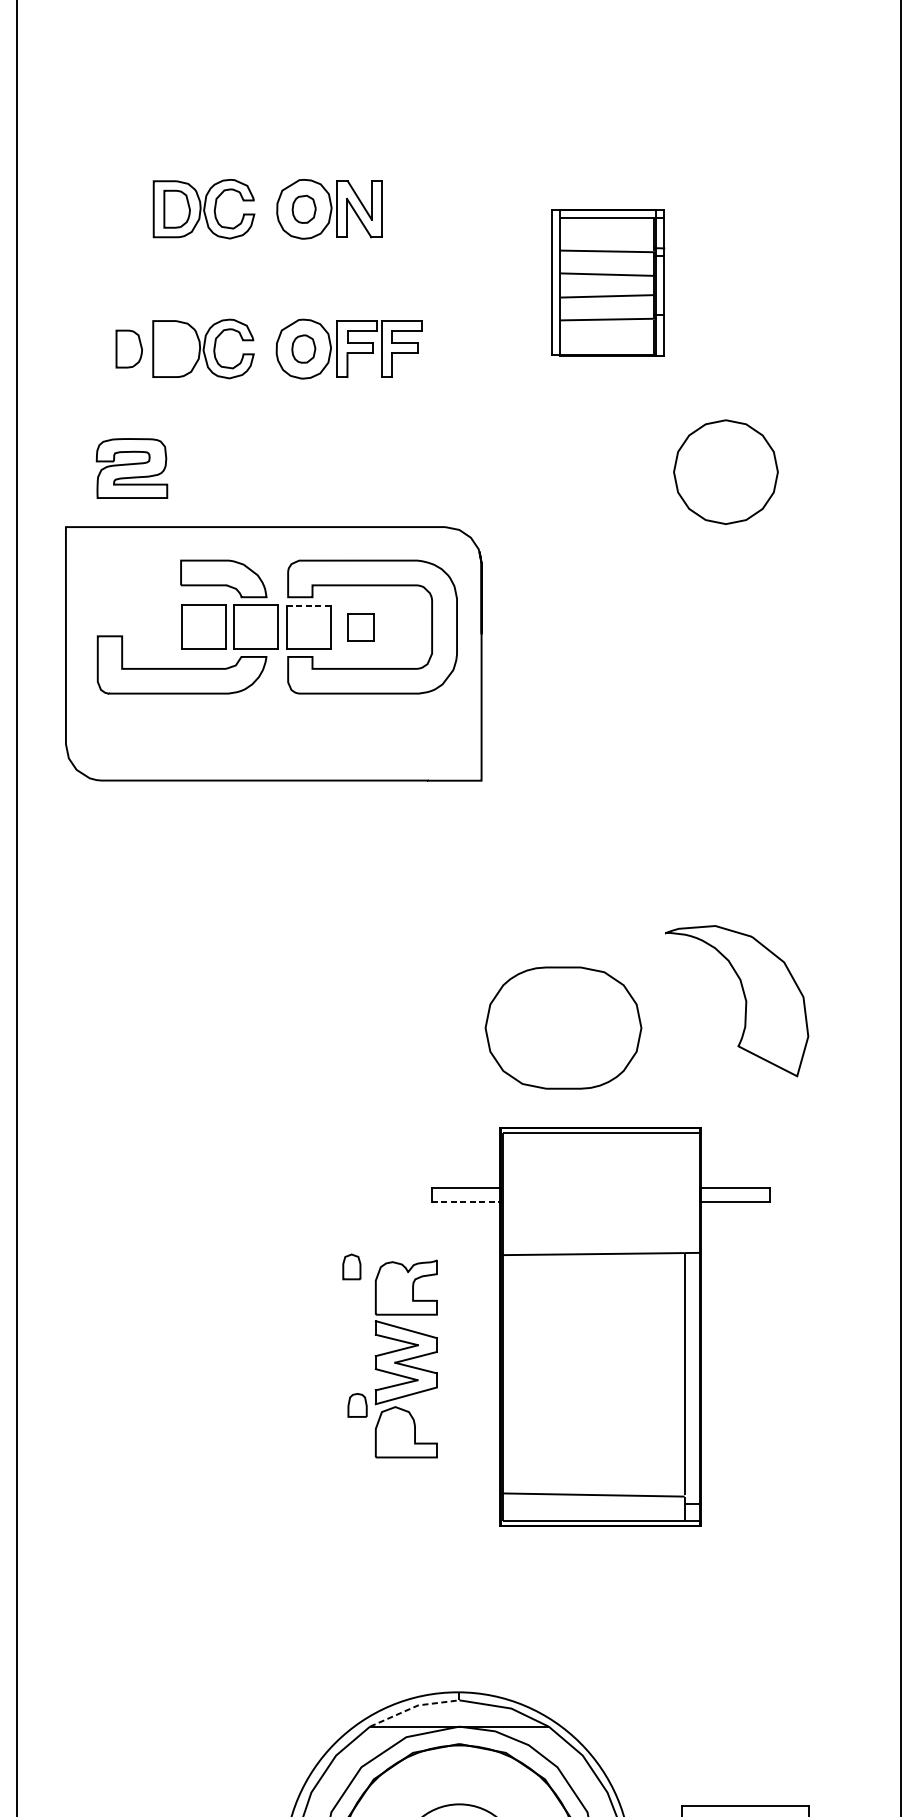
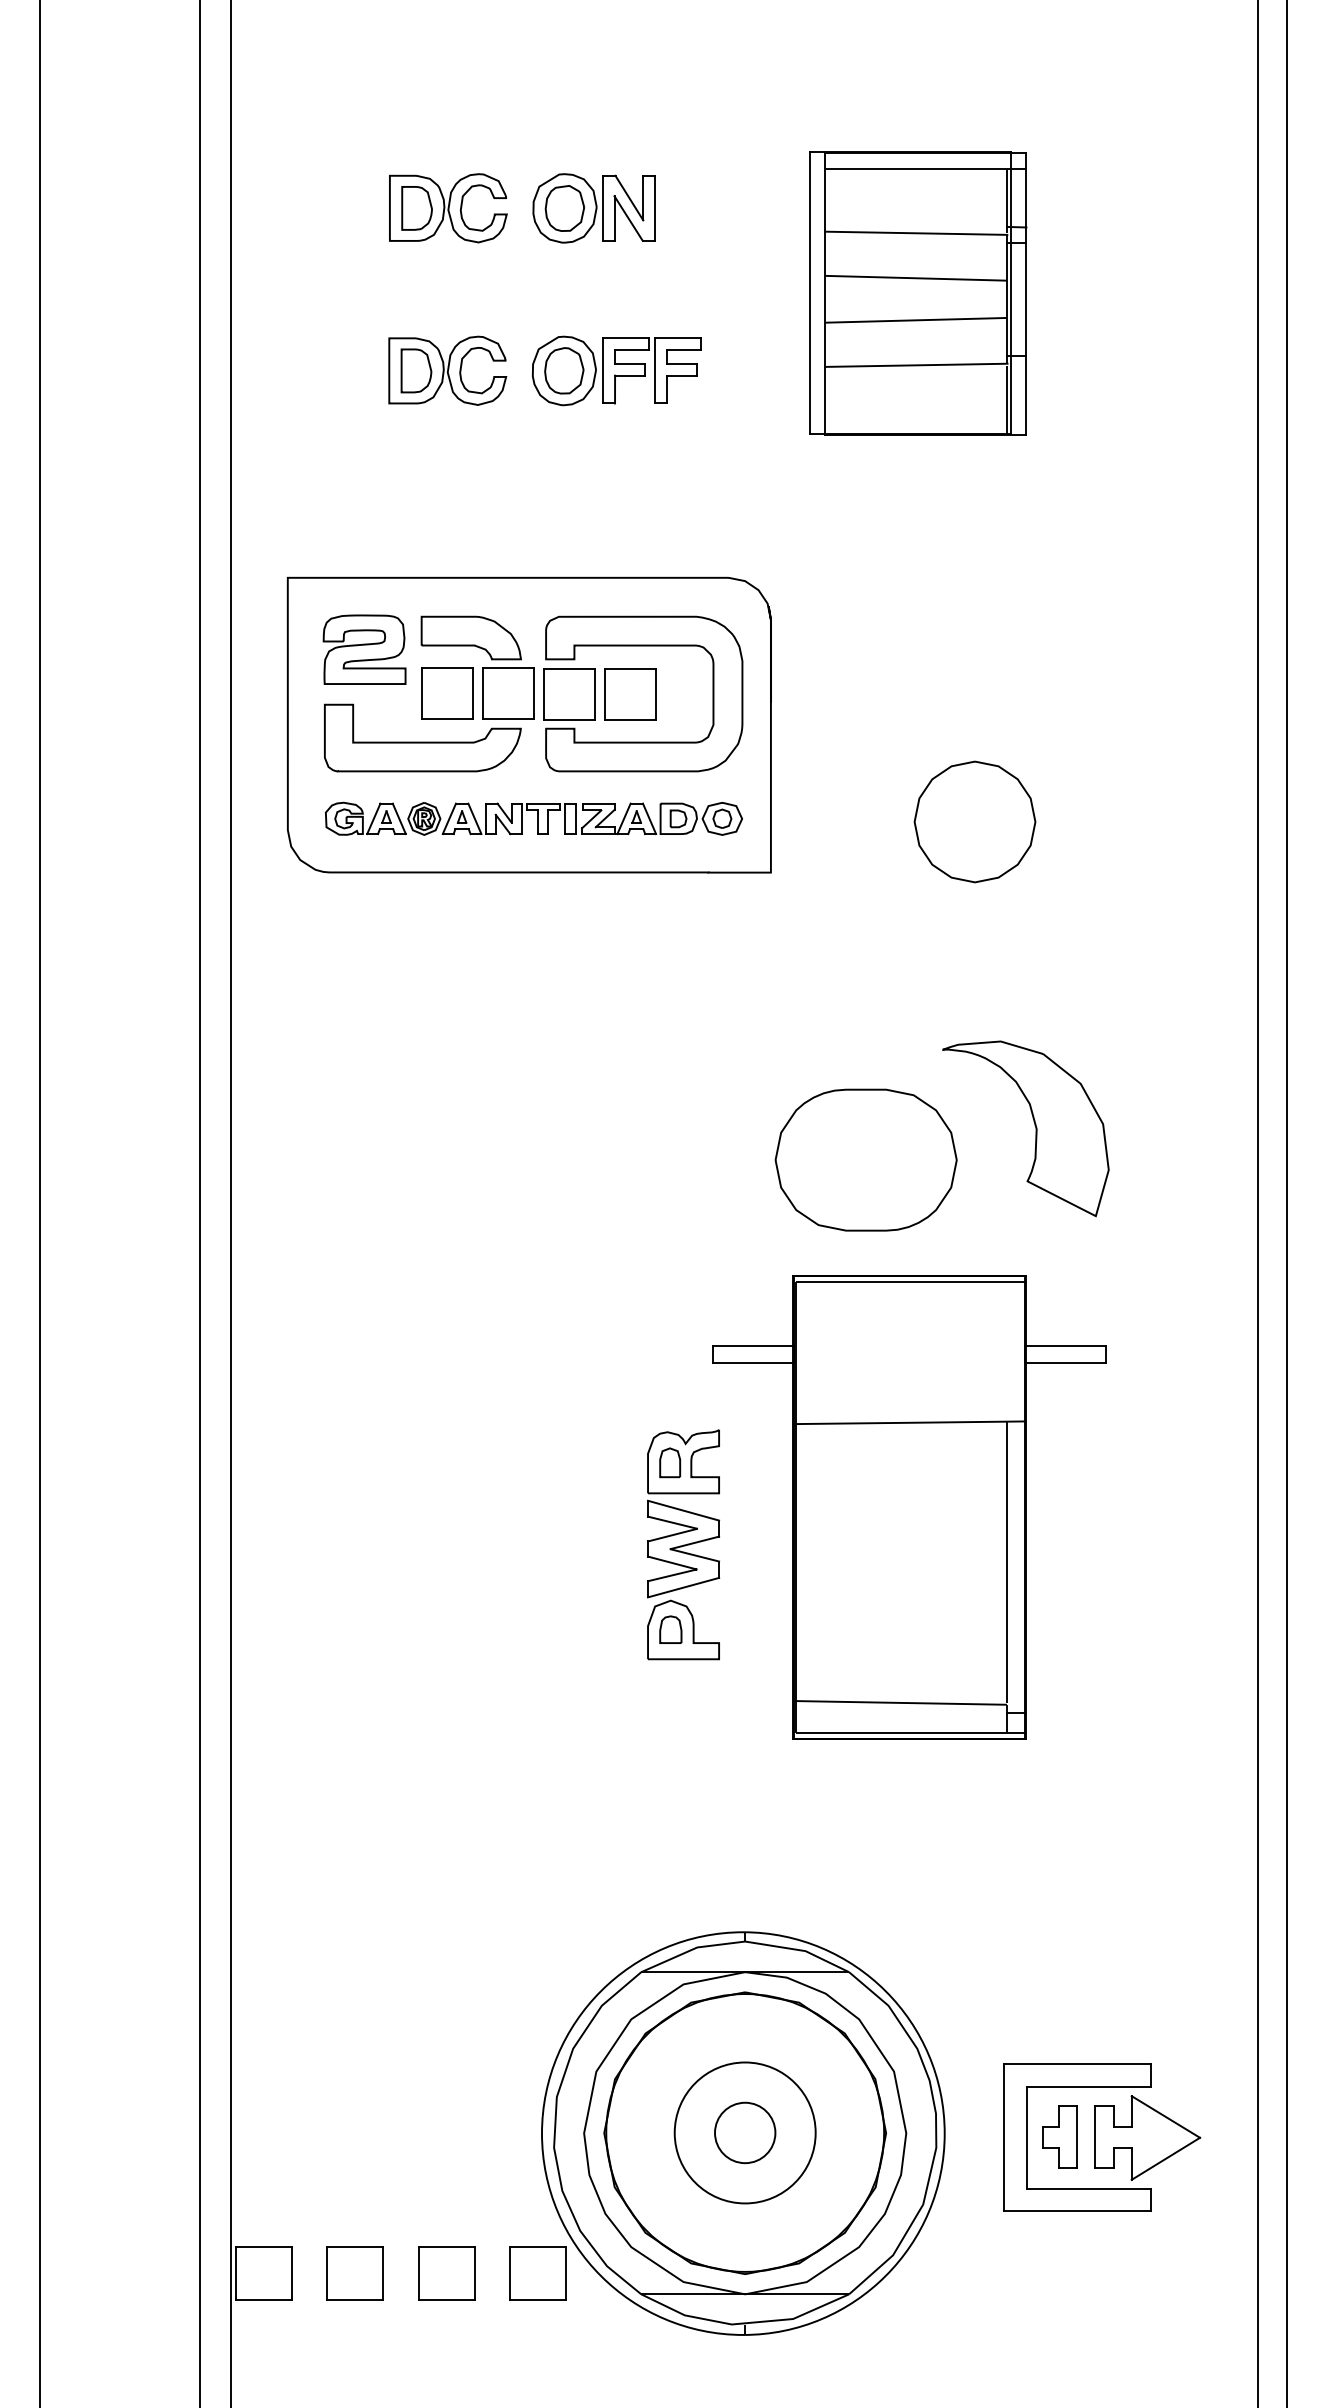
part: (303, 209) -> (564, 208), size x1.43
part: (608, 282) -> (918, 293), size x1.67
part: (129, 348) -> (416, 370), moved
part: (303, 348) -> (564, 370), size x1.43
part: (131, 468) -> (364, 649), moved
part: (725, 471) -> (974, 821), moved
line: (309, 605) -> (570, 669), dashed -> solid
part: (360, 627) -> (630, 694), size x1.67
part: (277, 734) -> (533, 818), added
part: (744, 998) -> (1034, 1125), moved
line: (466, 1202) -> (753, 1362), dashed -> solid
part: (352, 1266) -> (670, 1462), moved
part: (357, 1405) -> (670, 1629), moved
line: (413, 1707) -> (691, 1949), dashed -> solid

